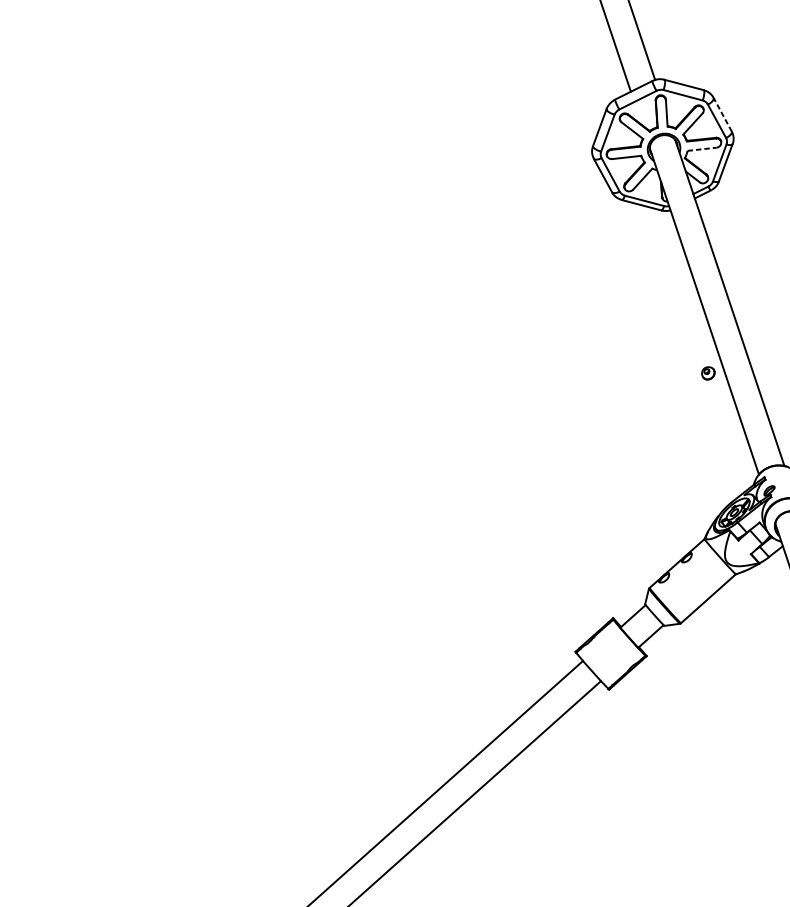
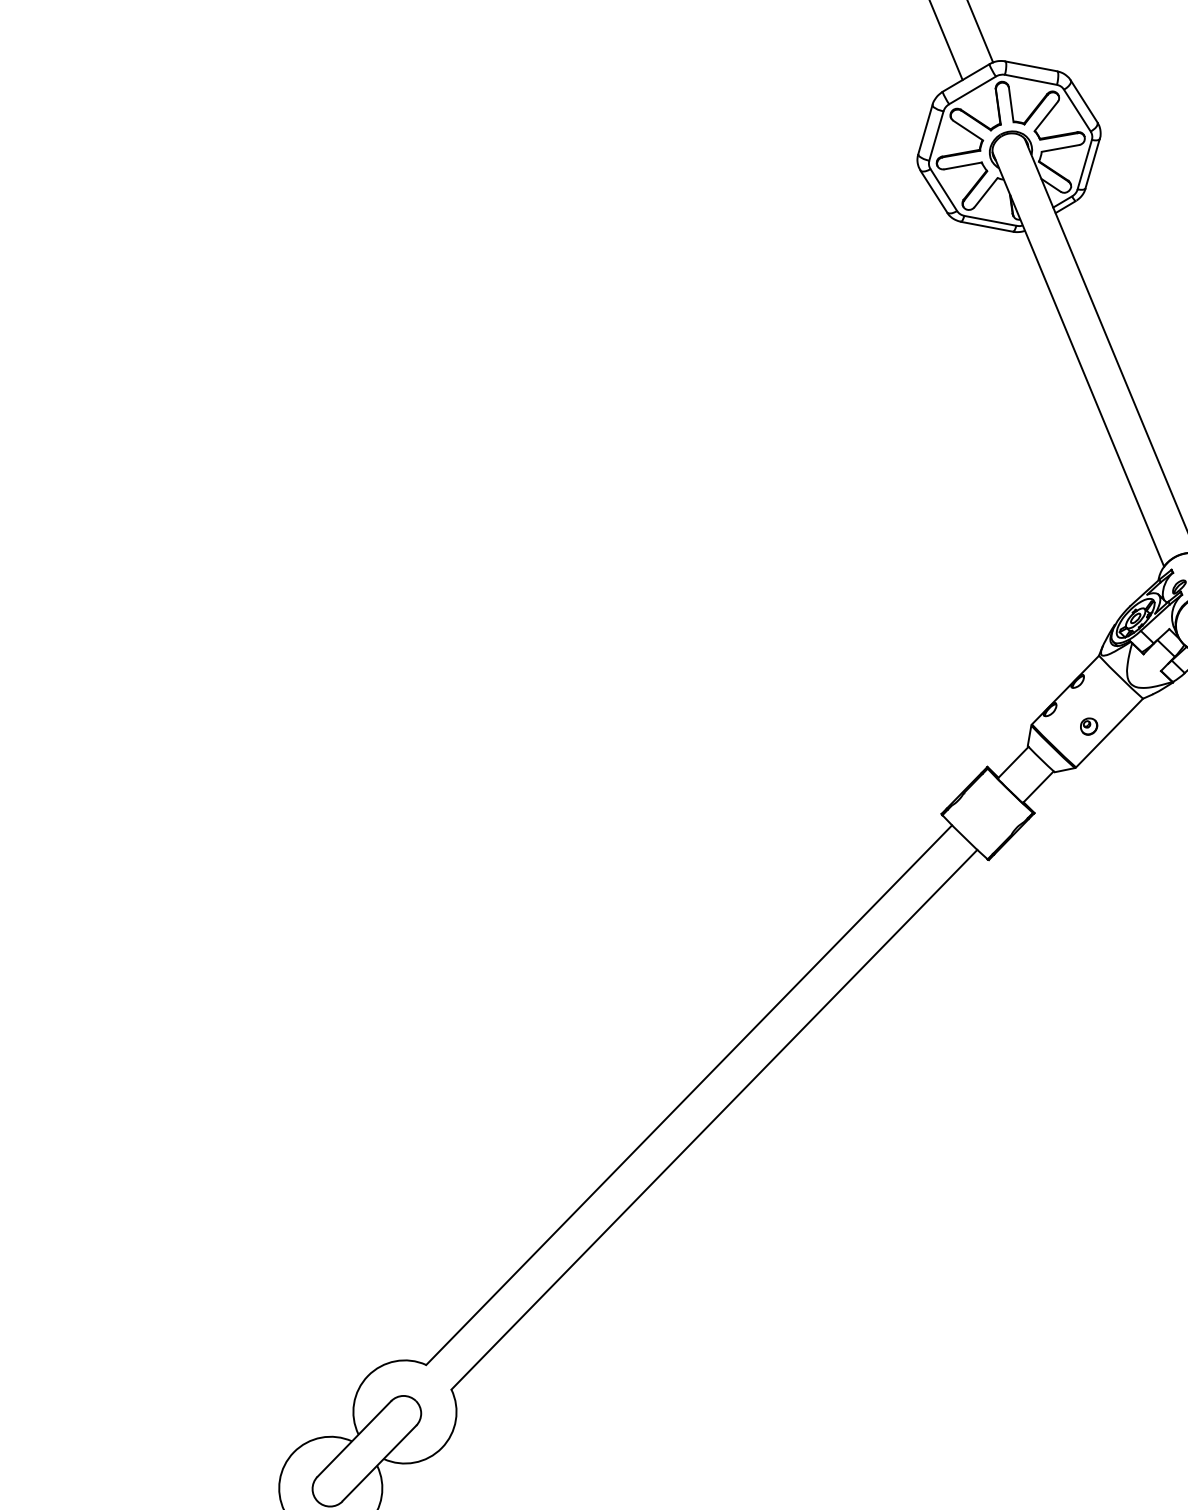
line: (722, 114) -> (1084, 101), dashed -> solid
line: (702, 149) -> (1061, 148), dashed -> solid
part: (708, 373) -> (1089, 726), moved

